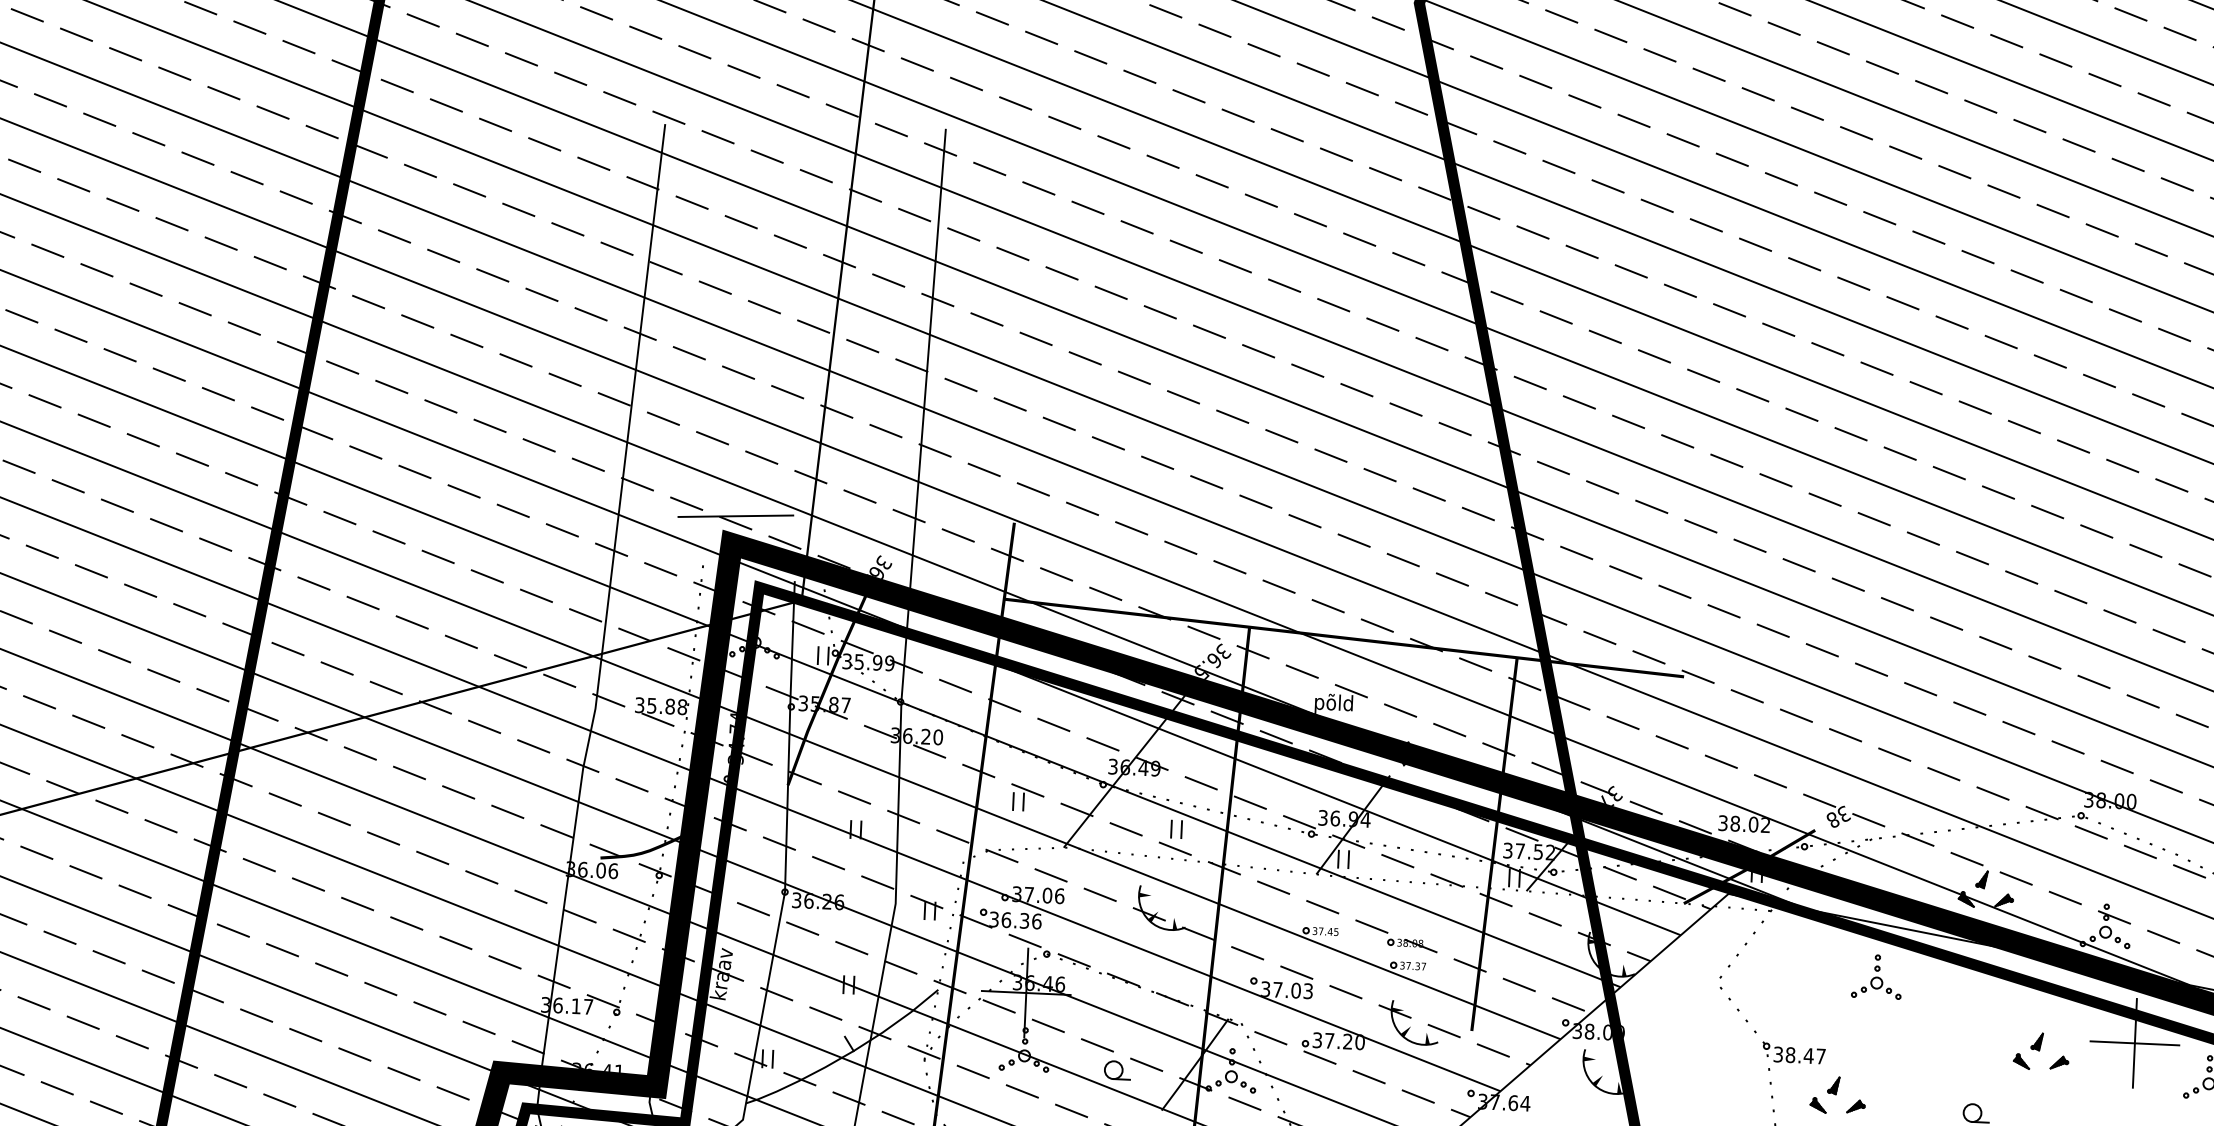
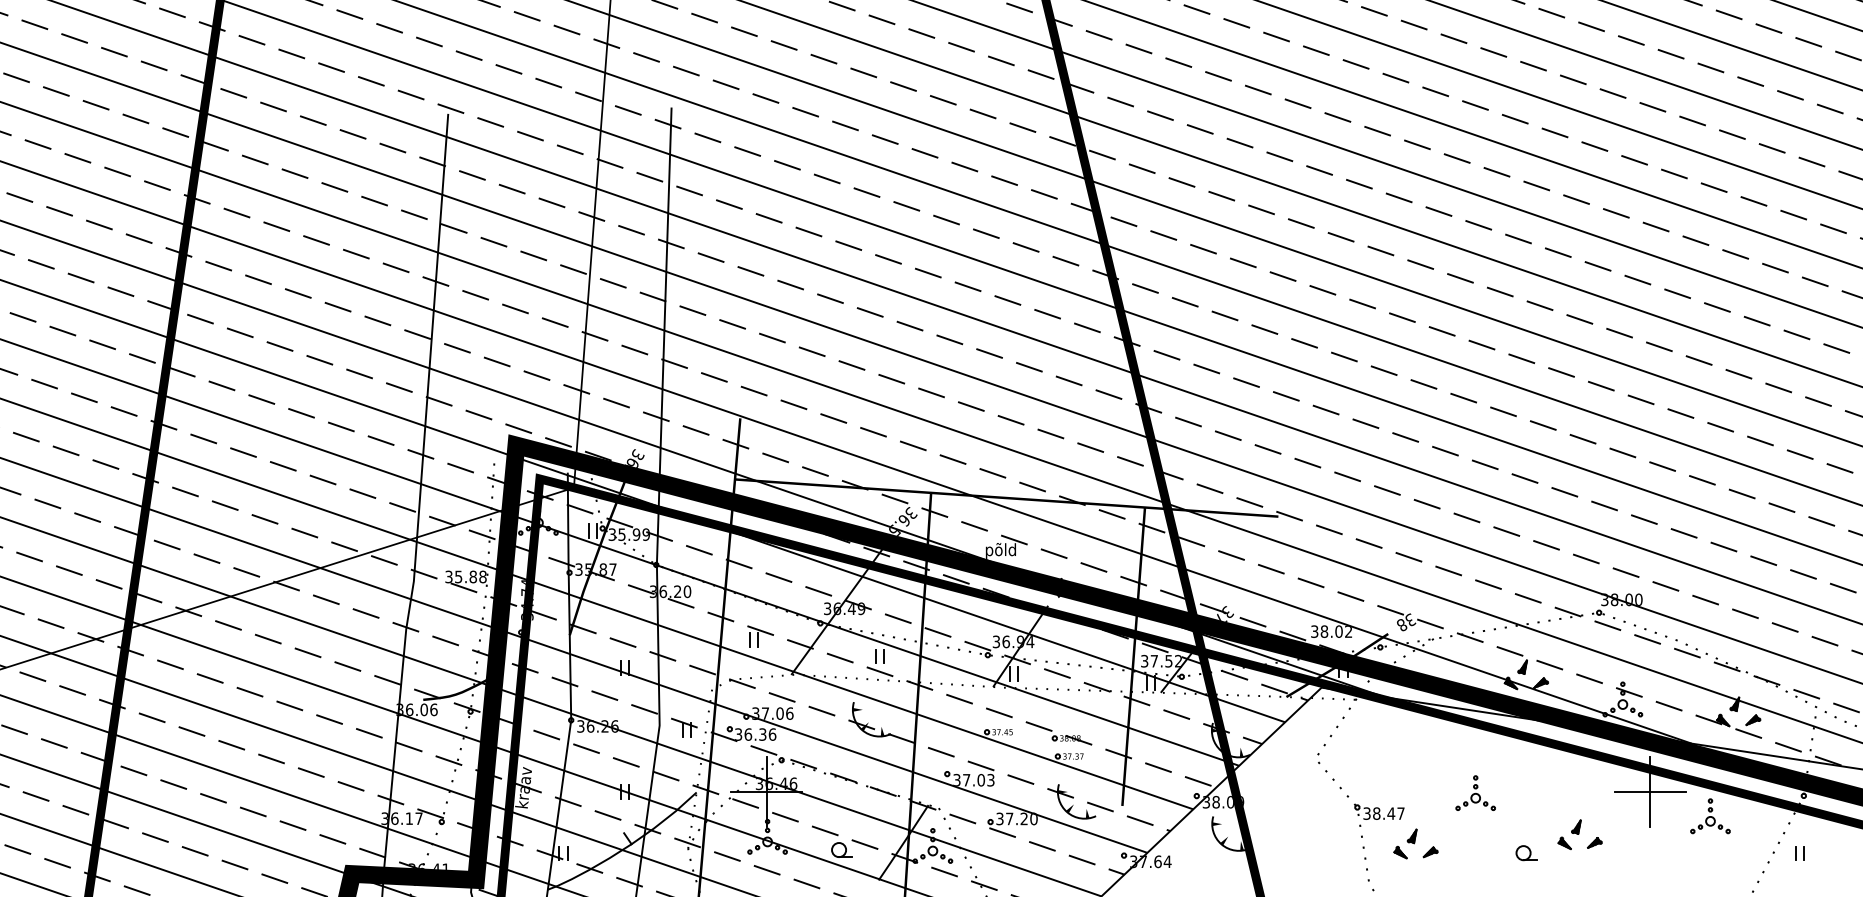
line: (735, 515) -> (518, 422), removed
part: (1876, 975) -> (1475, 792), moved
part: (2040, 1051) -> (1579, 834), moved

